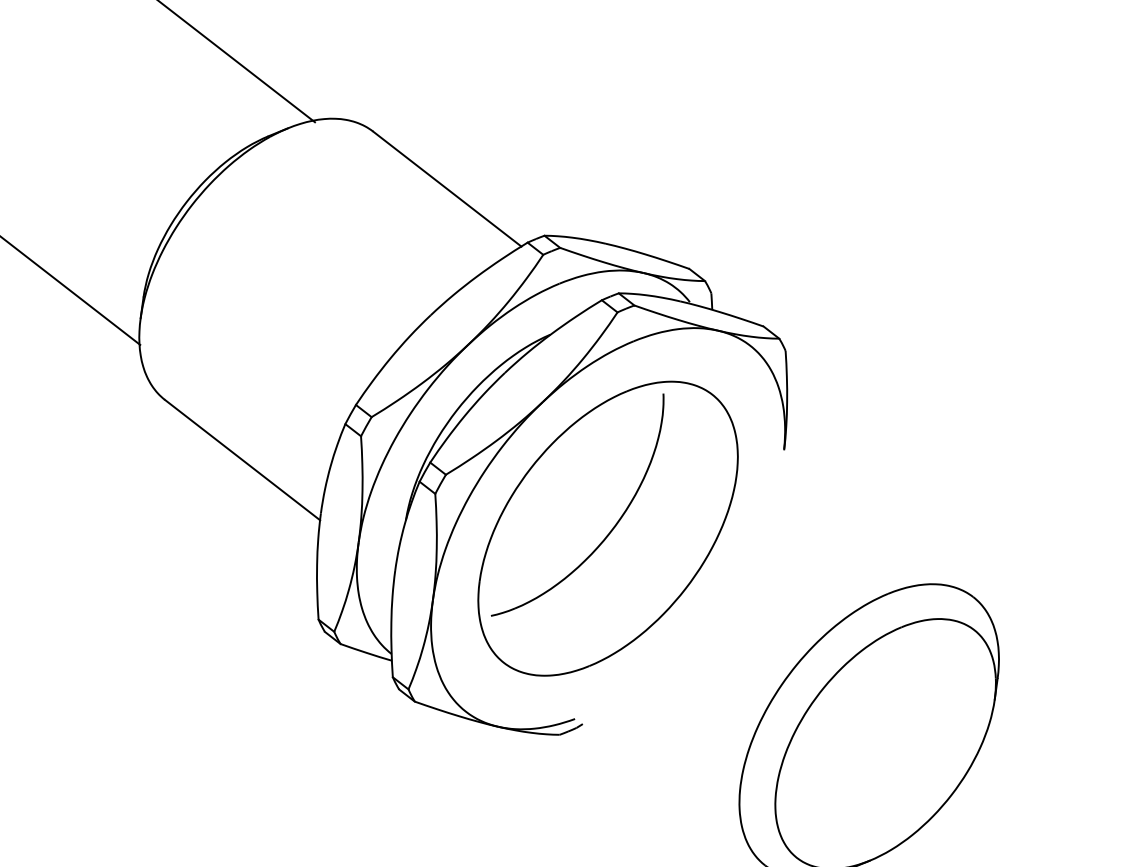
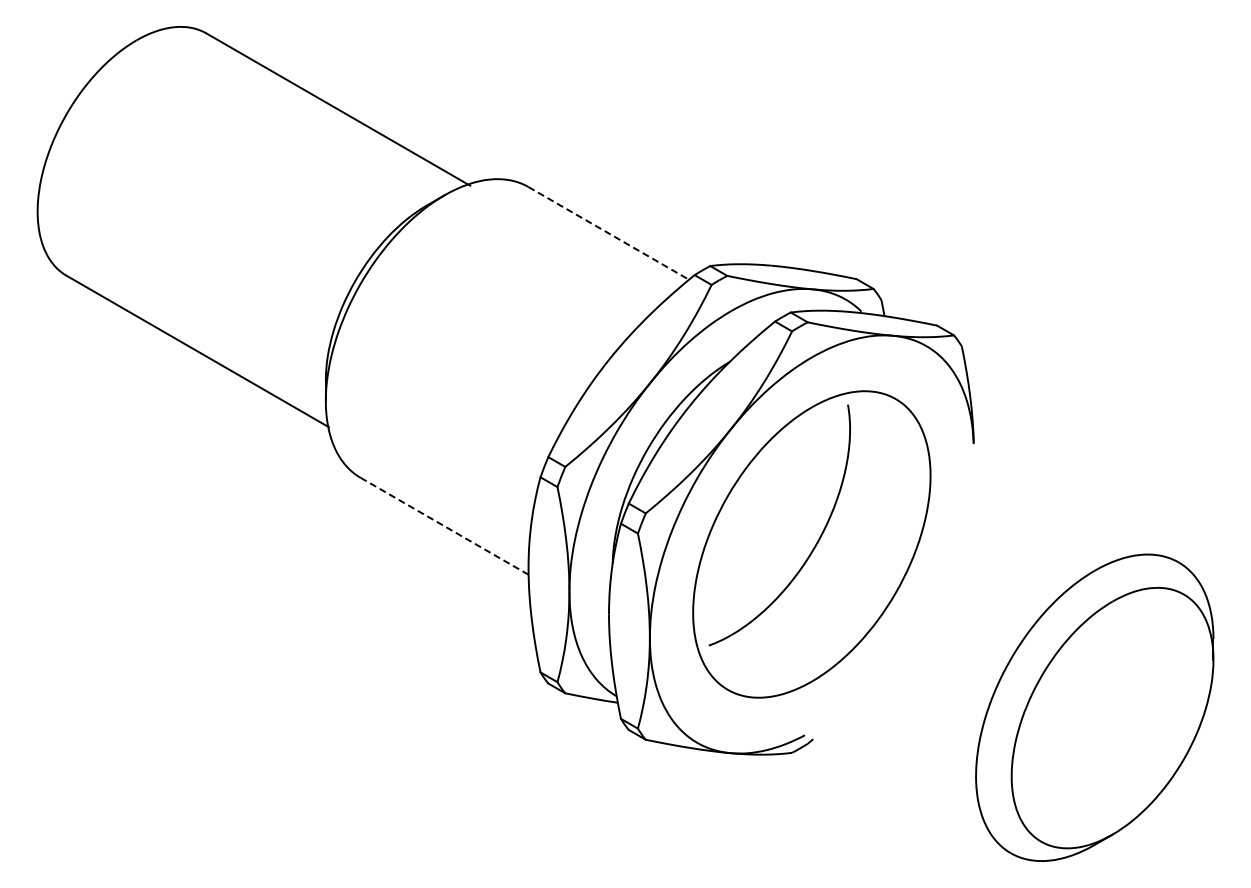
line: (446, 189) -> (608, 233), solid -> dashed
line: (243, 460) -> (445, 526), solid -> dashed

